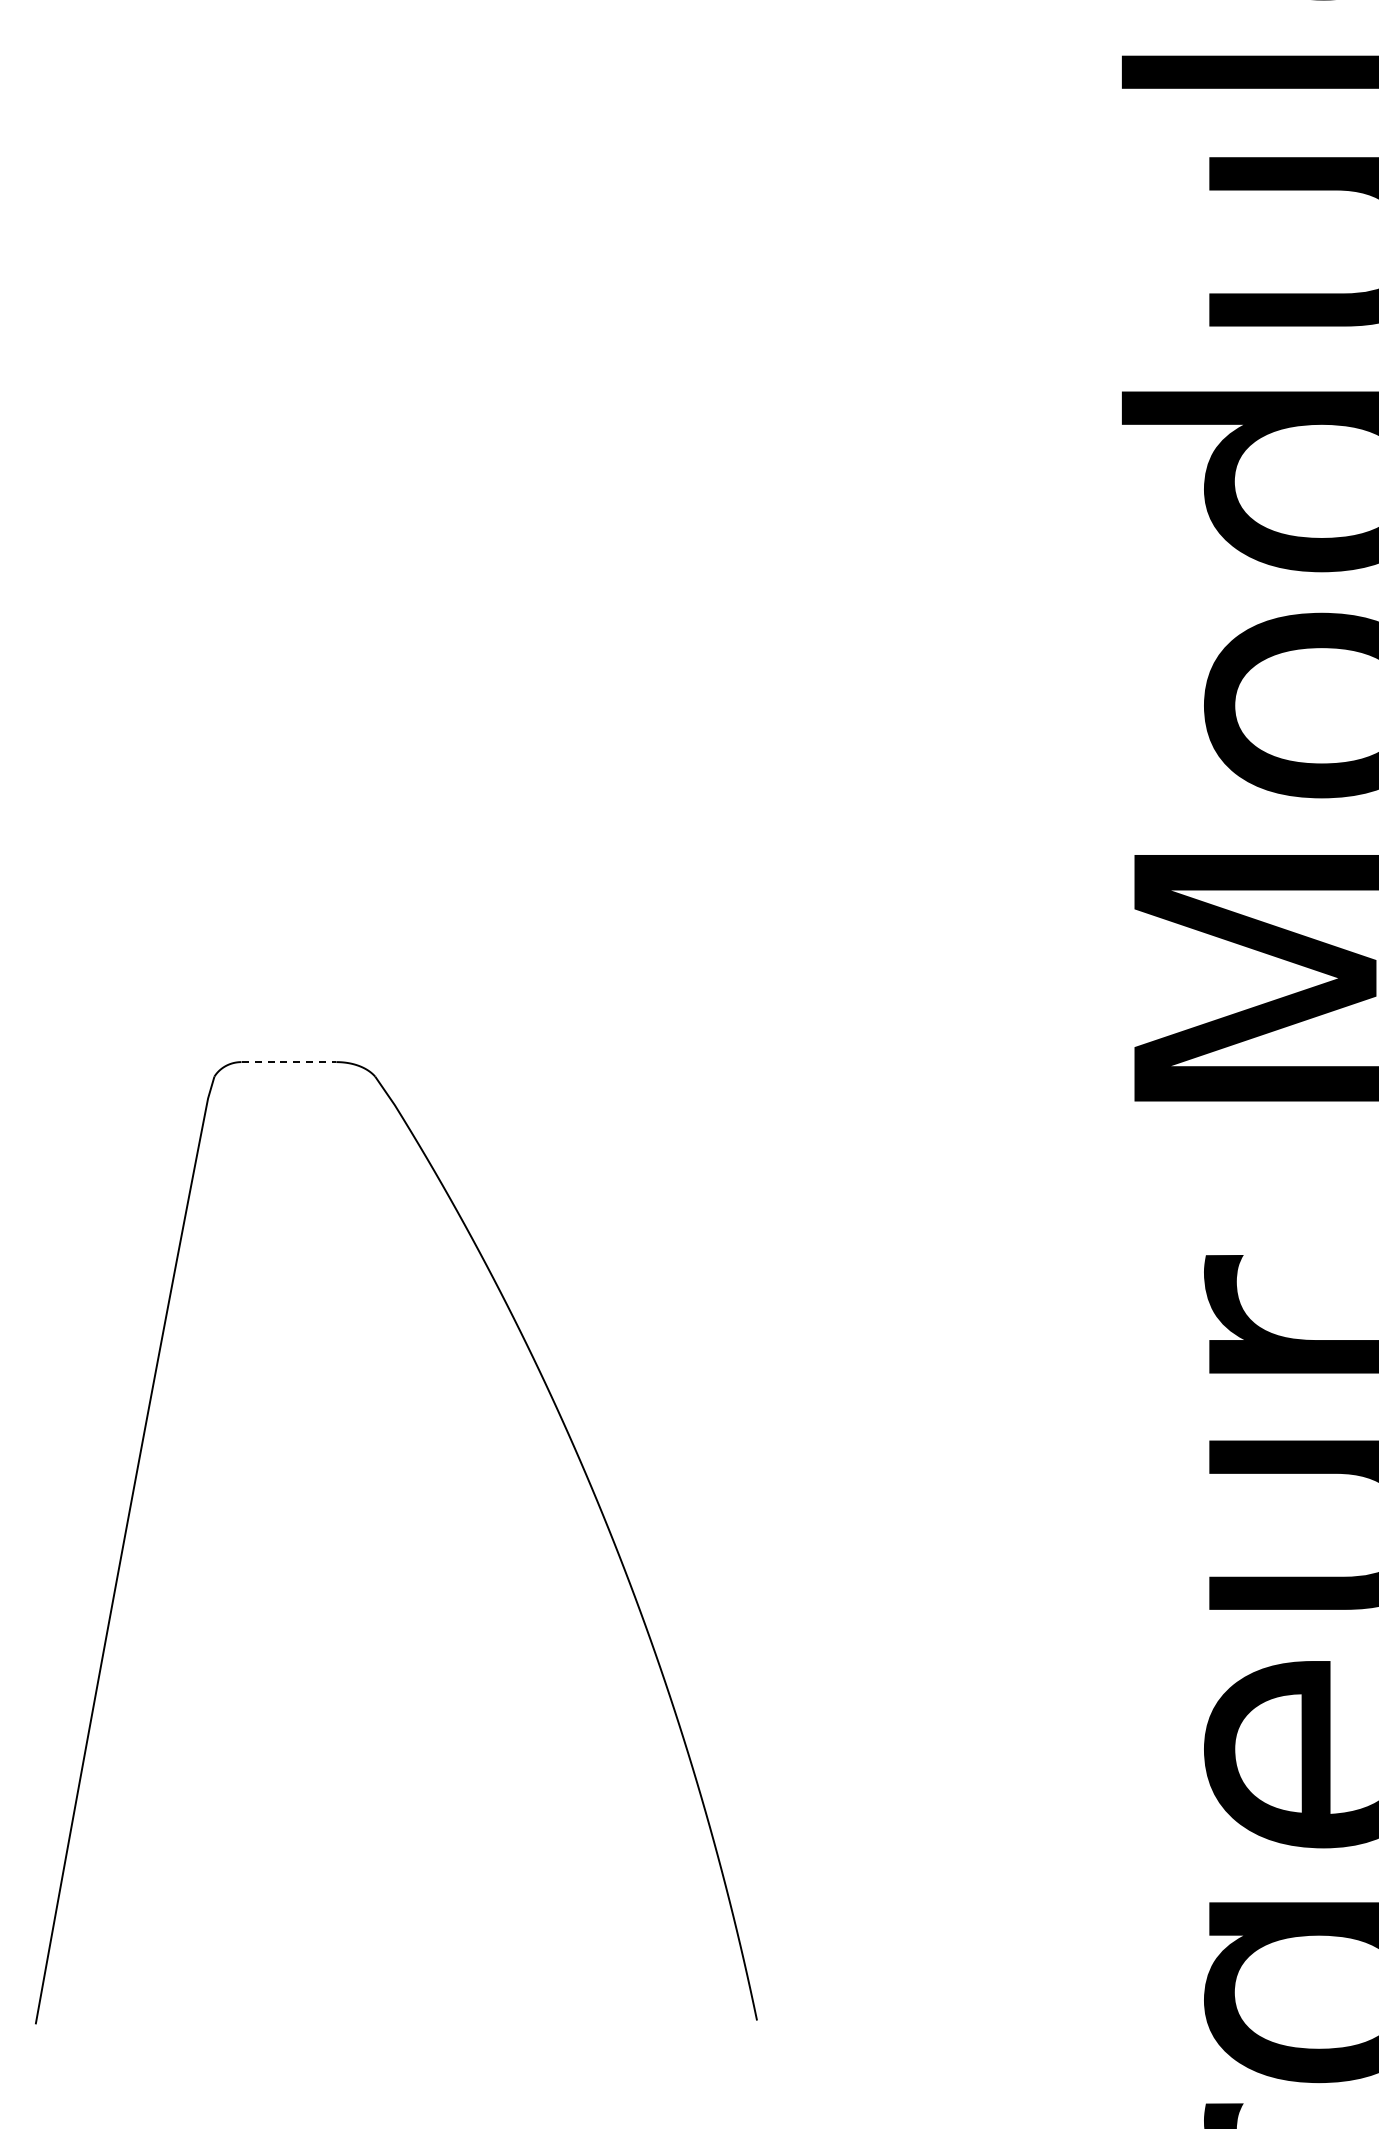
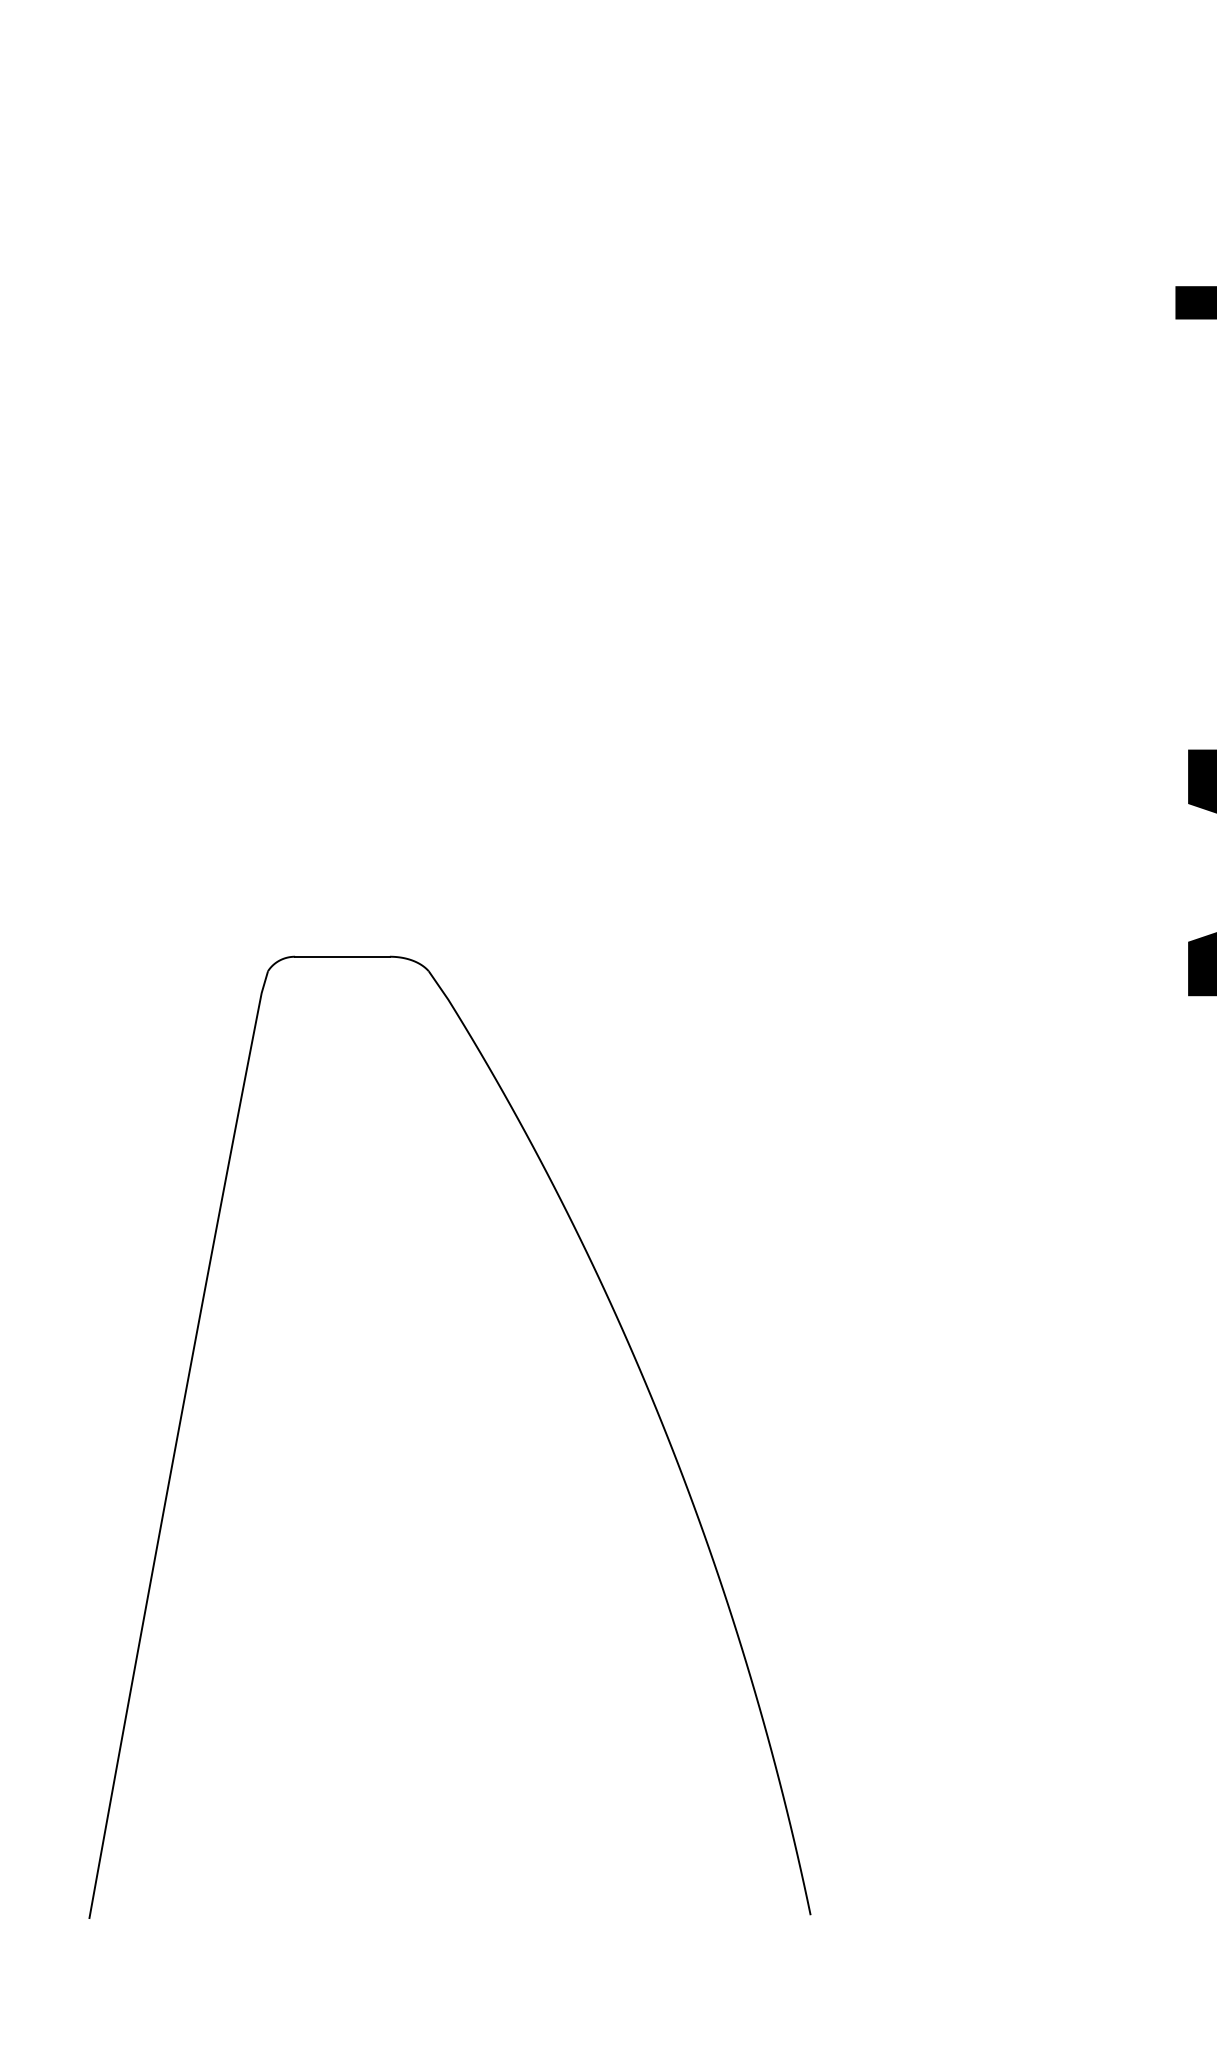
line: (289, 1062) -> (343, 957), dashed -> solid

